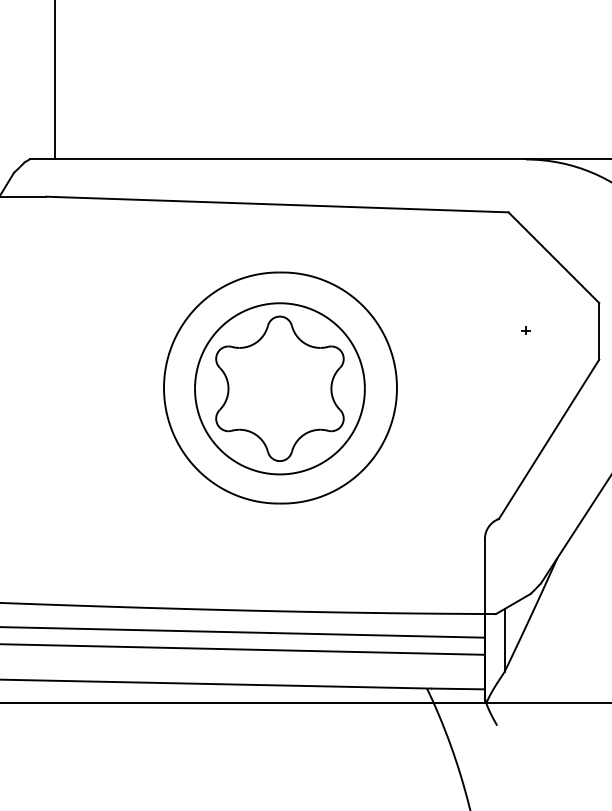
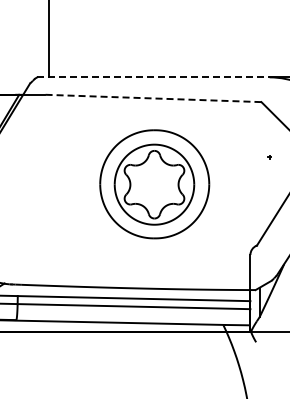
line: (277, 159) -> (153, 77), solid -> dashed
line: (275, 204) -> (152, 98), solid -> dashed

